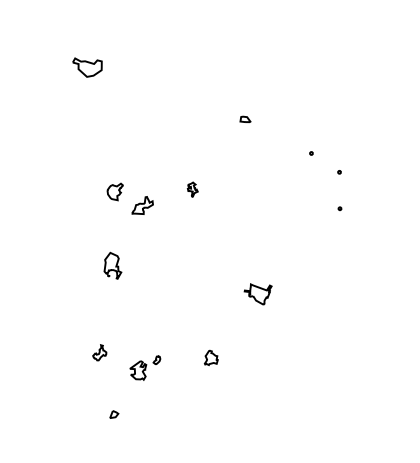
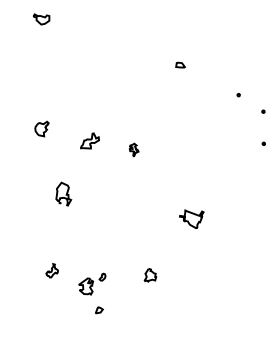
part: (87, 67) -> (41, 19), size x0.62
part: (192, 189) -> (133, 149), moved
part: (114, 191) -> (41, 128), moved
part: (114, 414) -> (99, 310), moved

